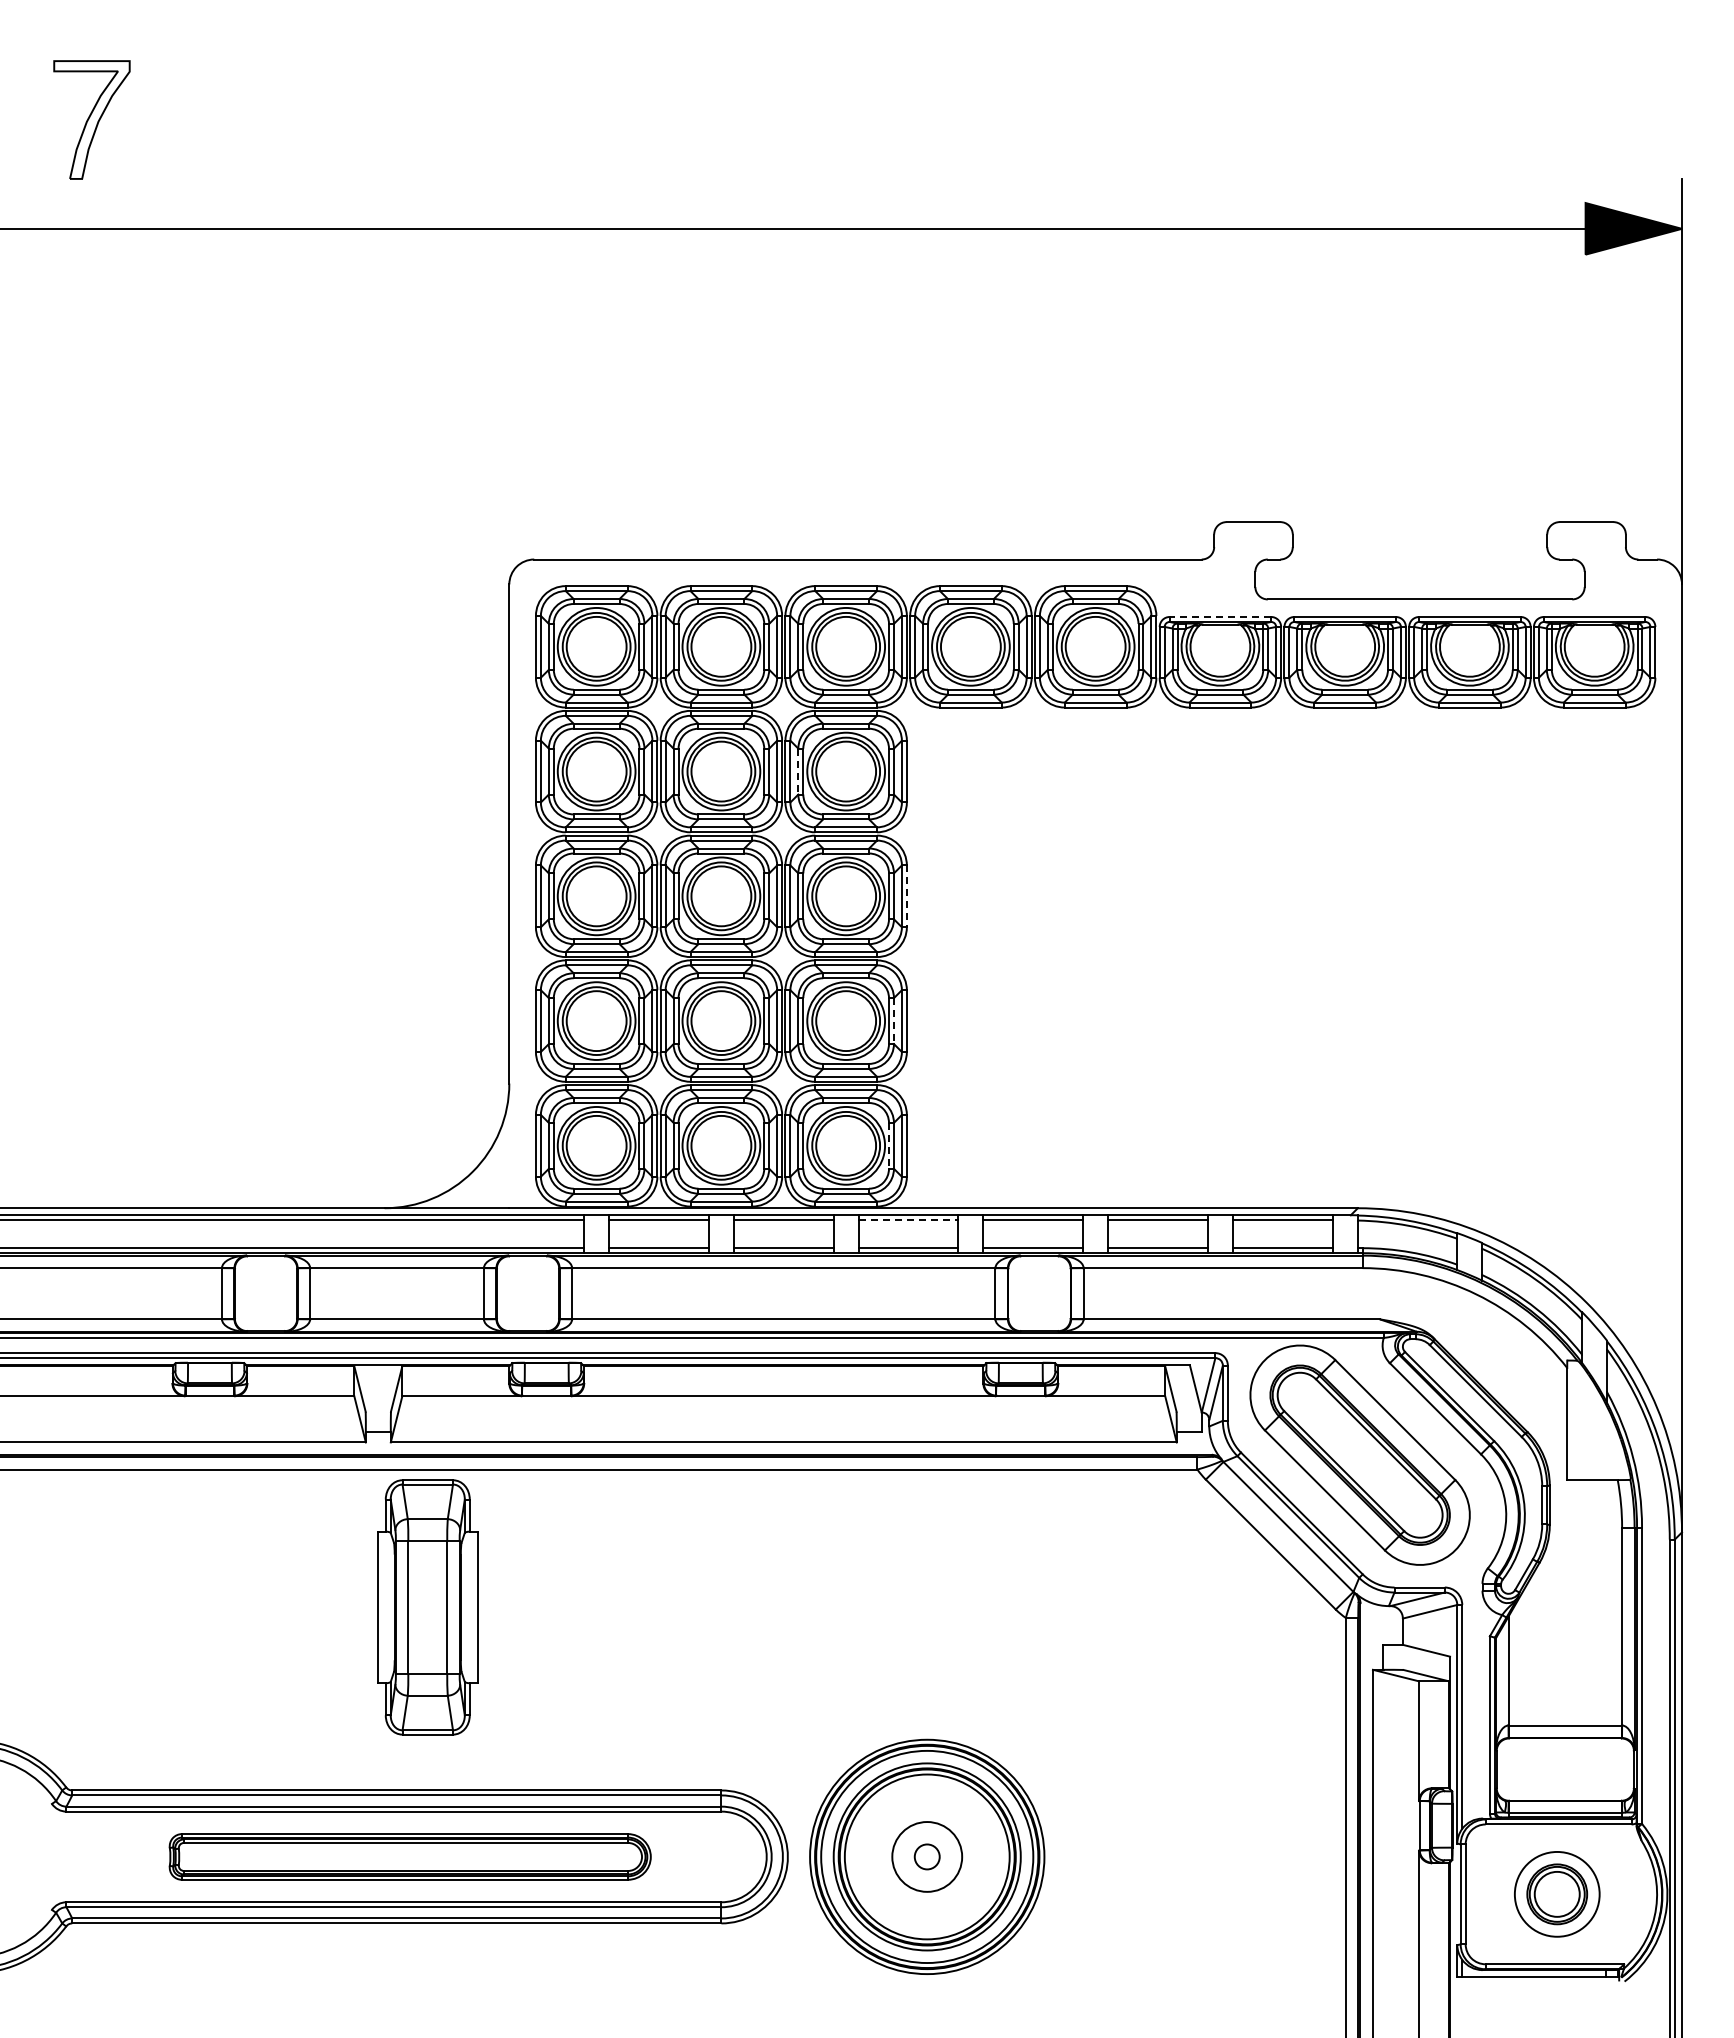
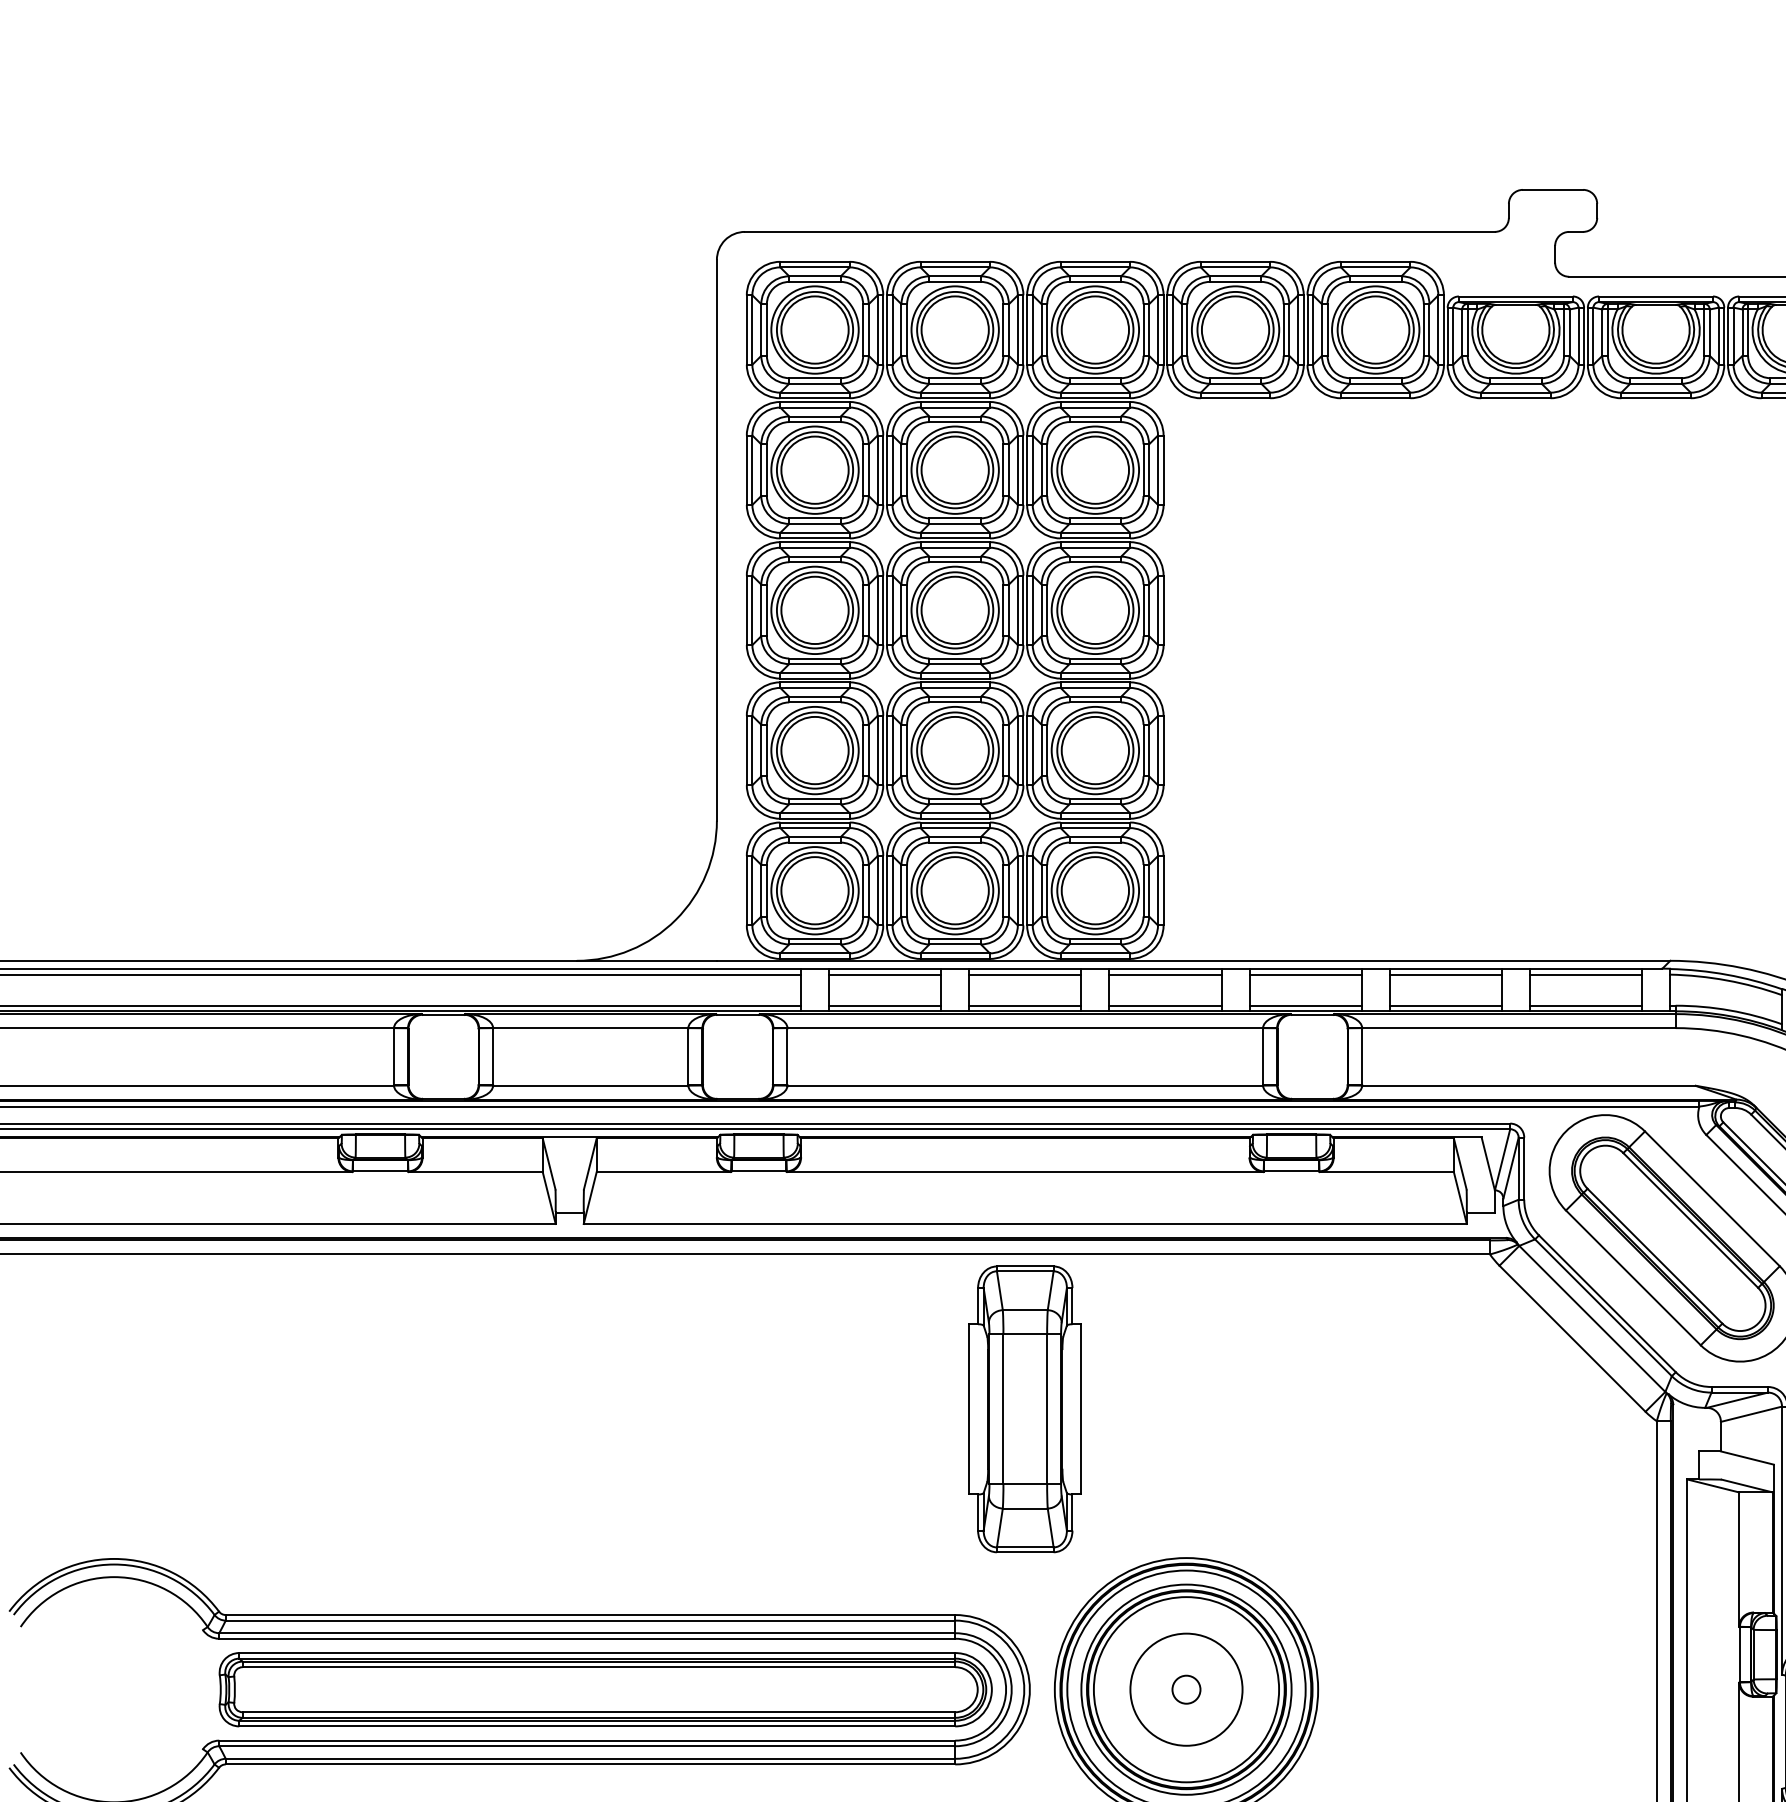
line: (1220, 616) -> (1515, 295), dashed -> solid
line: (798, 771) -> (1041, 470), dashed -> solid
line: (906, 896) -> (1163, 610), dashed -> solid
line: (893, 1021) -> (1148, 751), dashed -> solid
line: (889, 1145) -> (1144, 890), dashed -> solid
line: (908, 1220) -> (1165, 974), dashed -> solid
part: (427, 1607) -> (1024, 1409), moved
part: (409, 1856) -> (604, 1689), size x1.43
circle: (927, 1856) -> (1186, 1689), size x1.43

